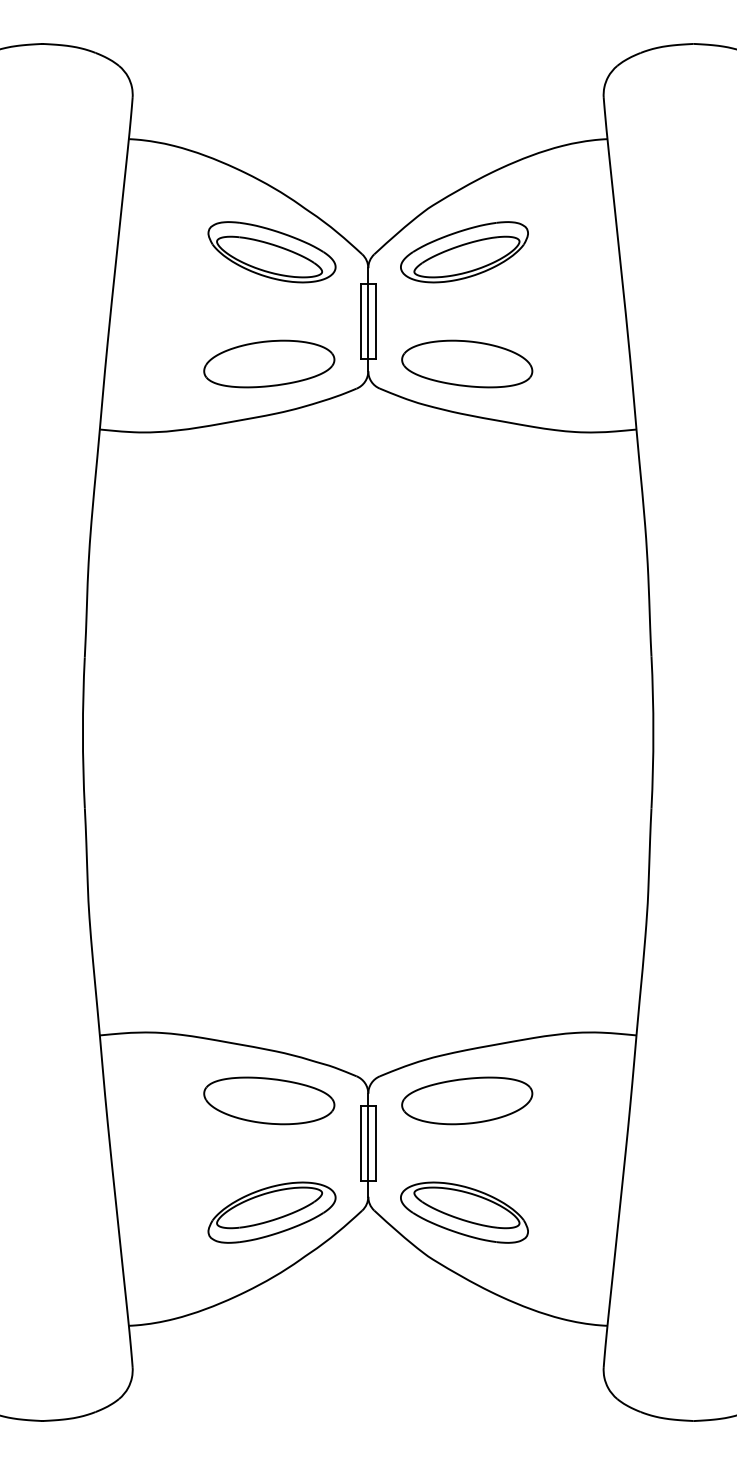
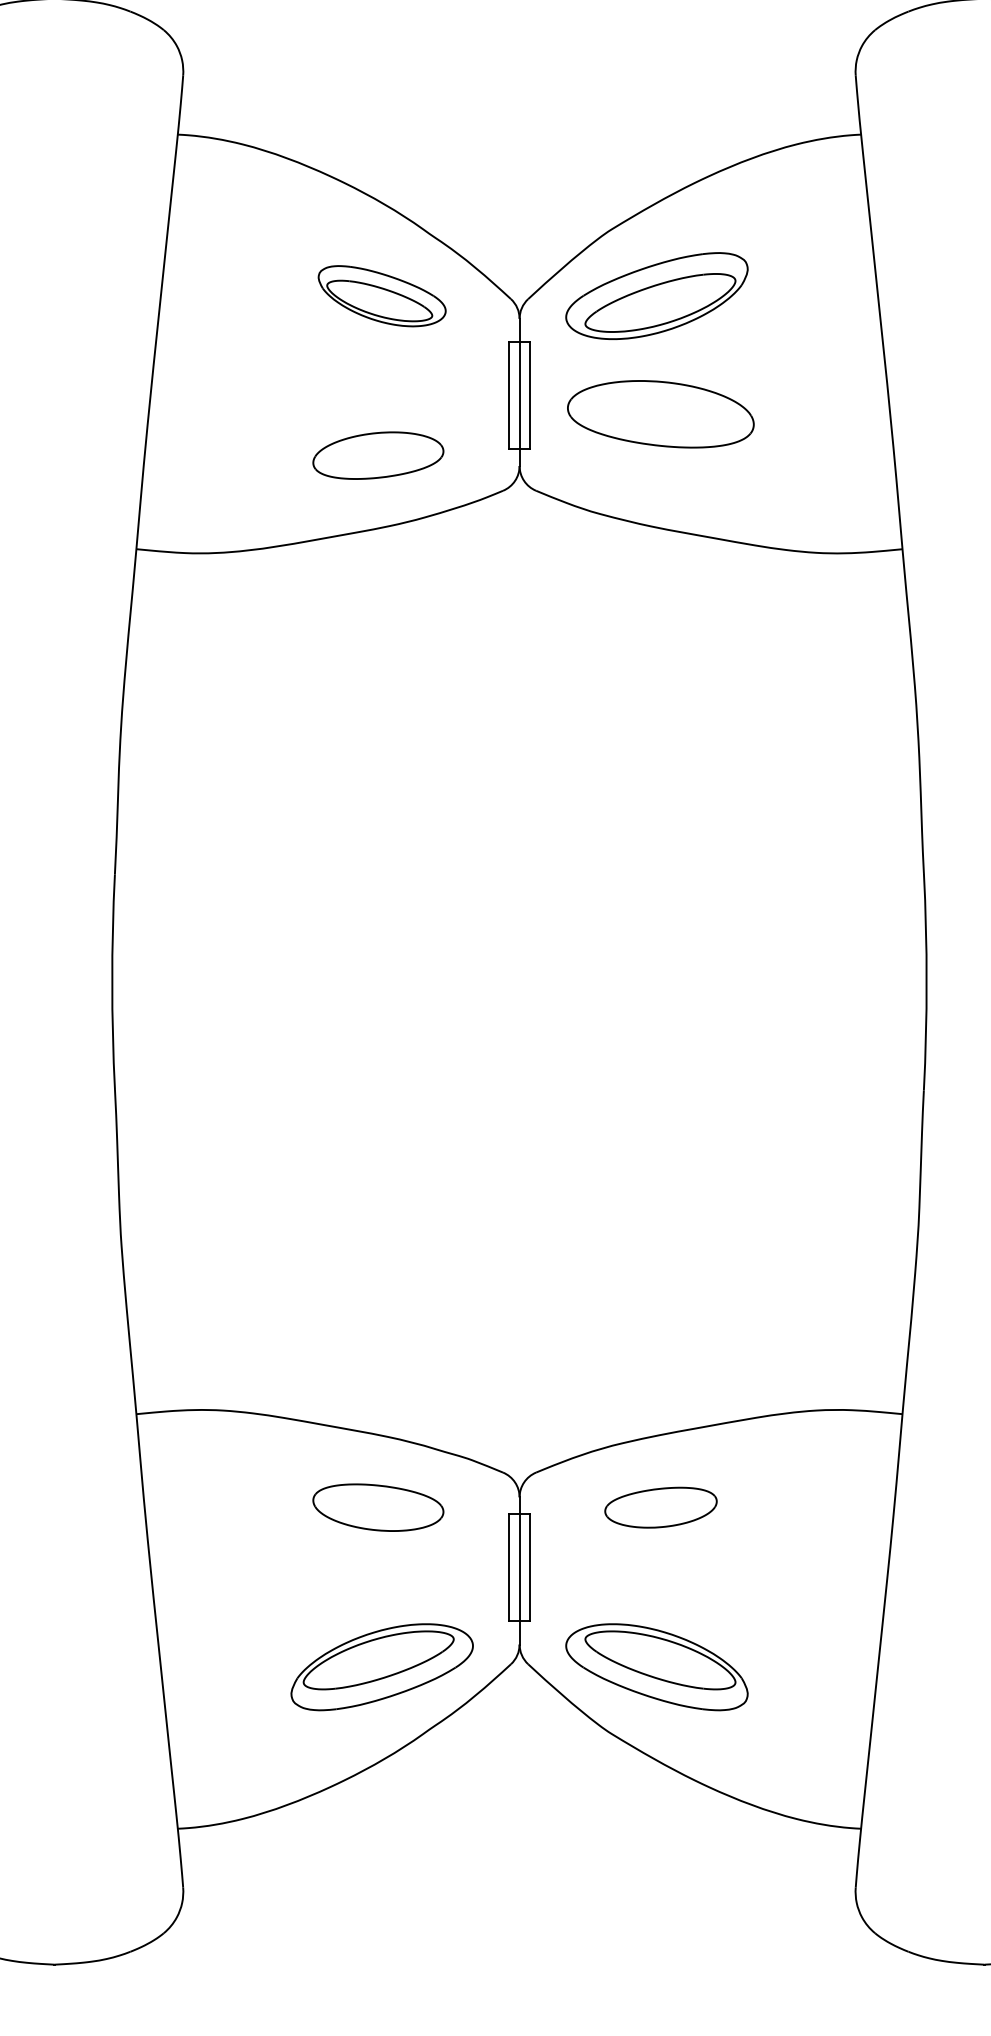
part: (271, 252) -> (381, 296), size x0.7
part: (269, 363) -> (378, 454), size x0.7
part: (467, 363) -> (661, 413), moved
part: (269, 1100) -> (378, 1507), size x0.7
part: (467, 1100) -> (661, 1507), size x0.6

